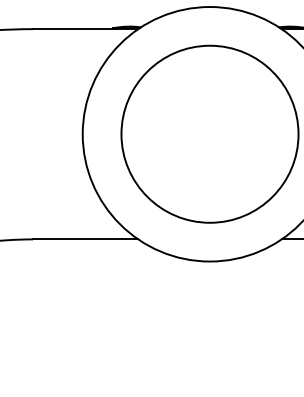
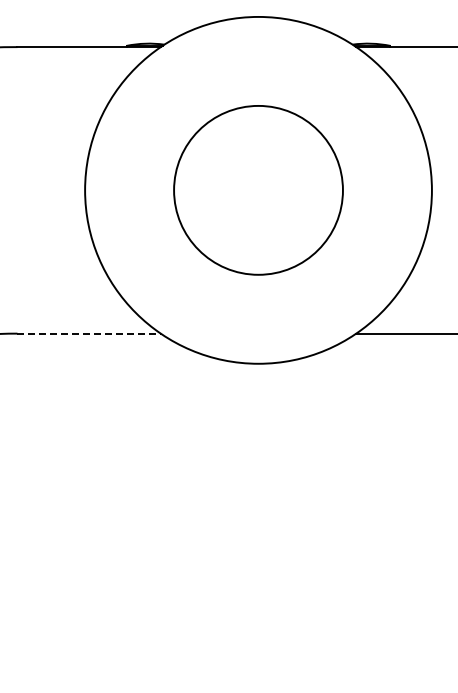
circle: (209, 134) -> (258, 190), size x0.7
line: (85, 239) -> (89, 333), solid -> dashed

